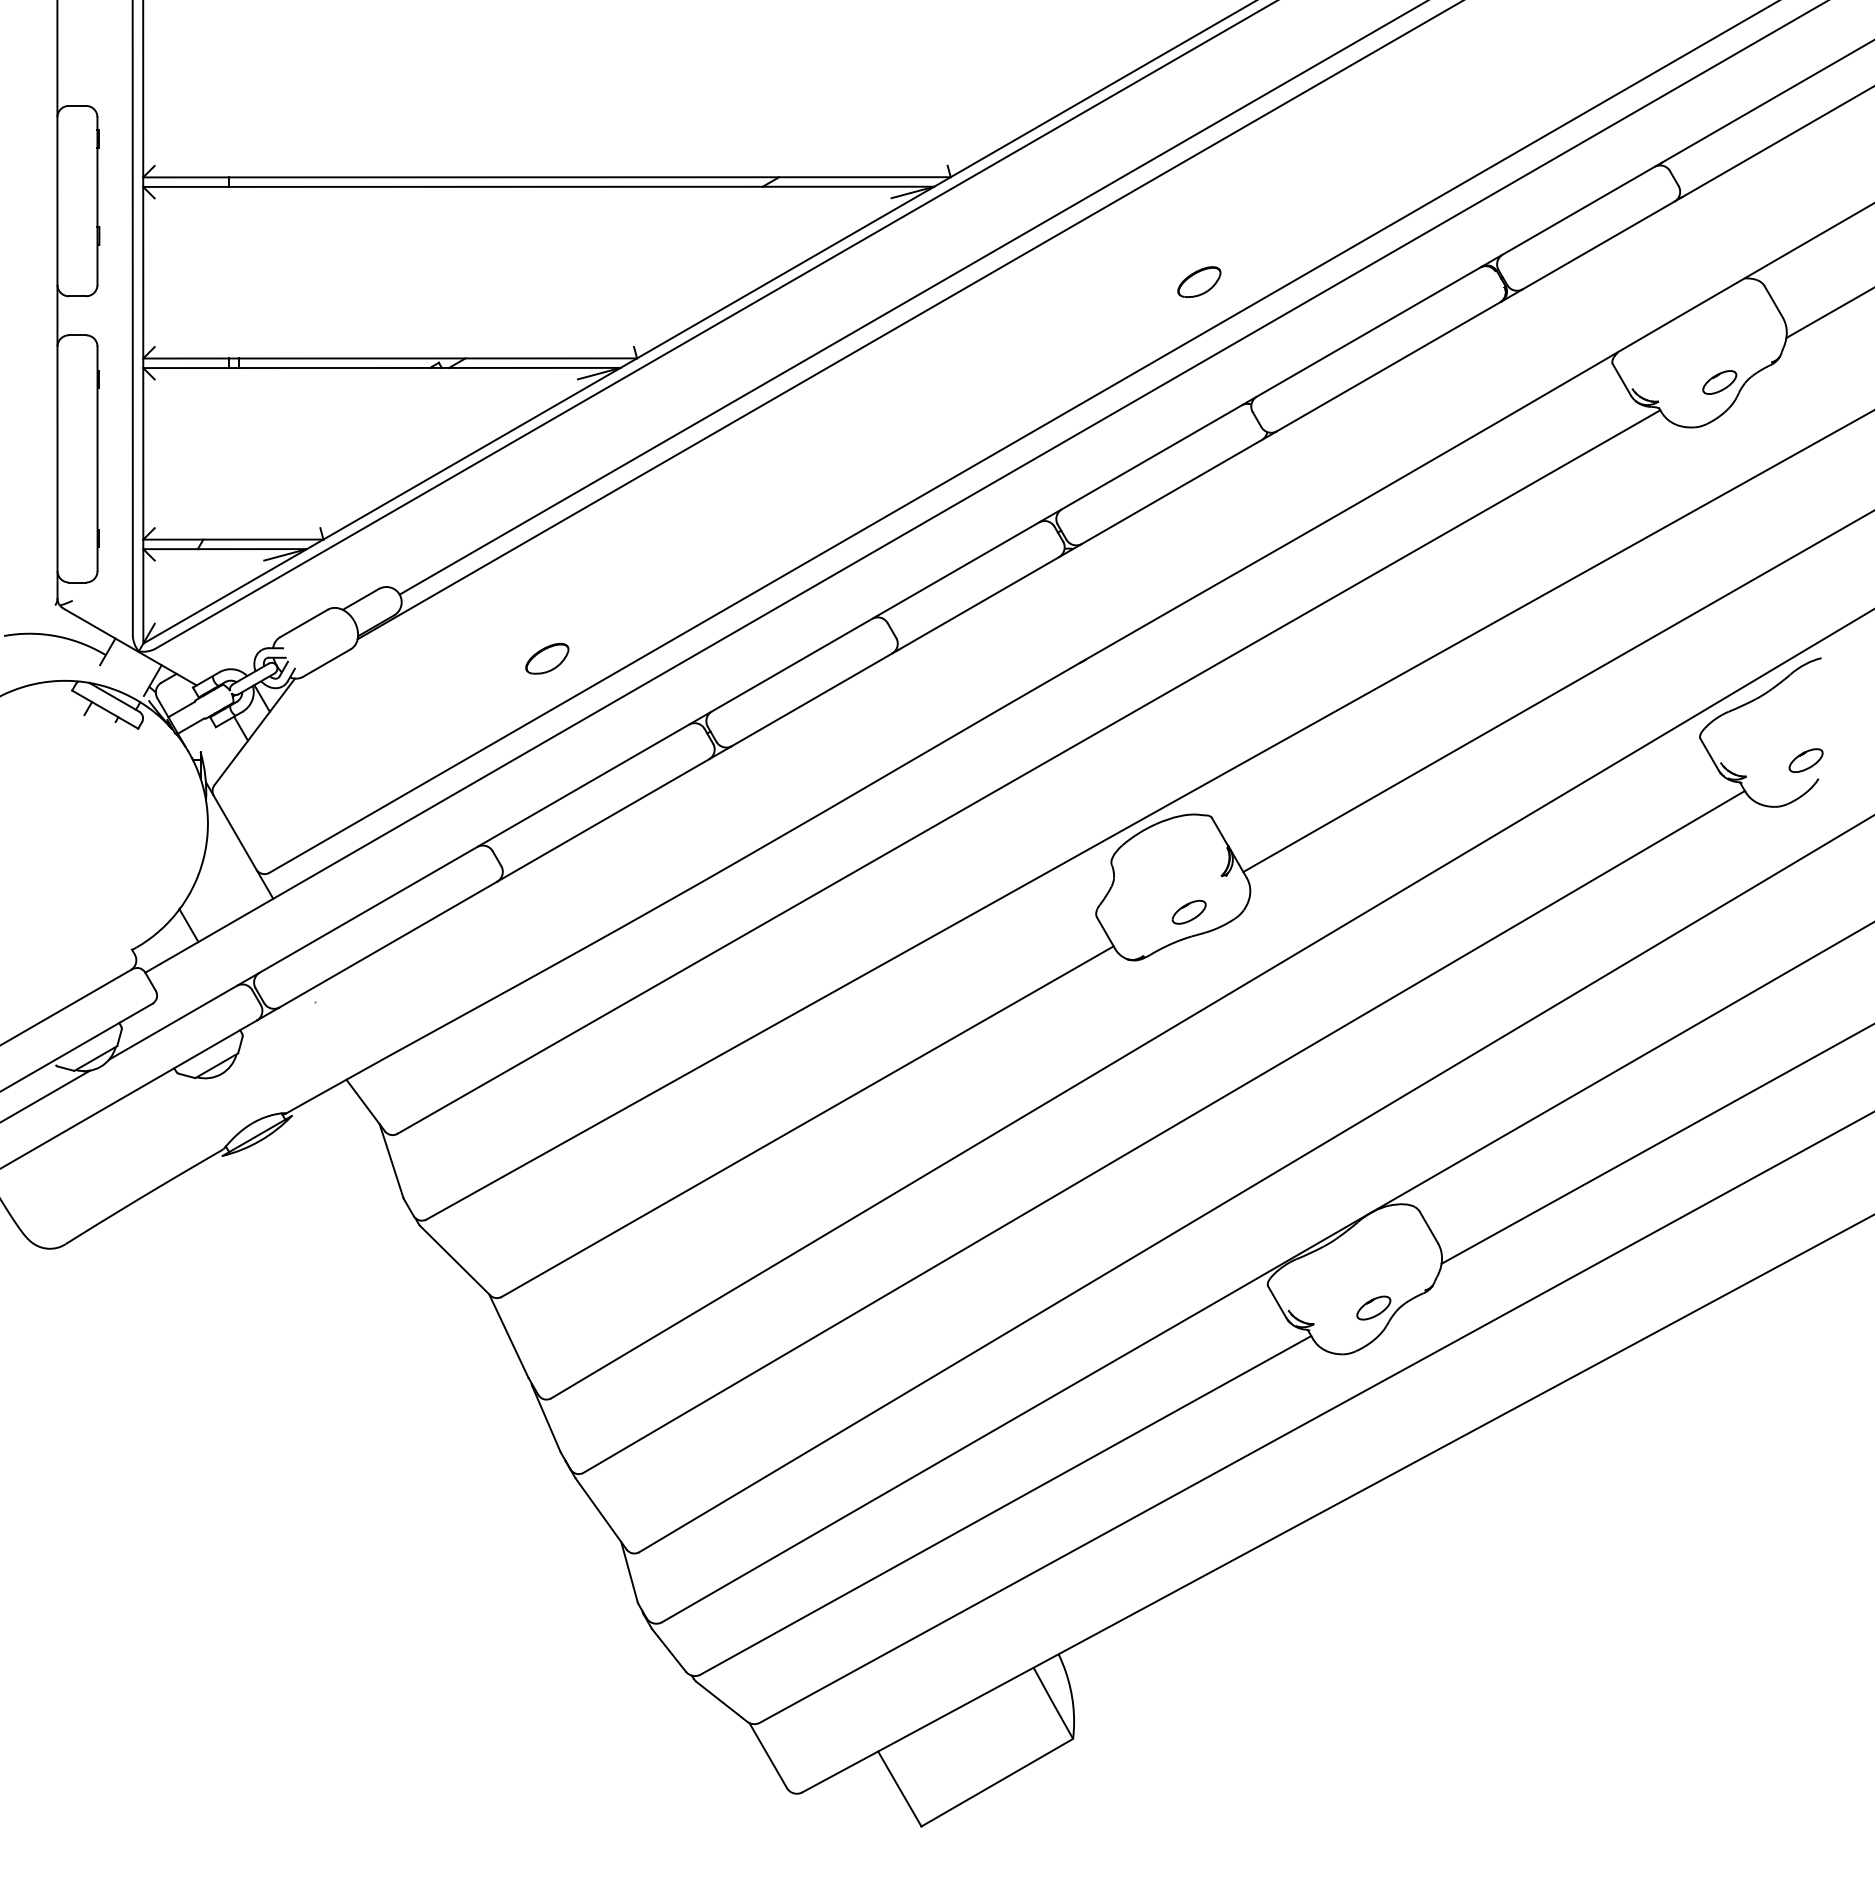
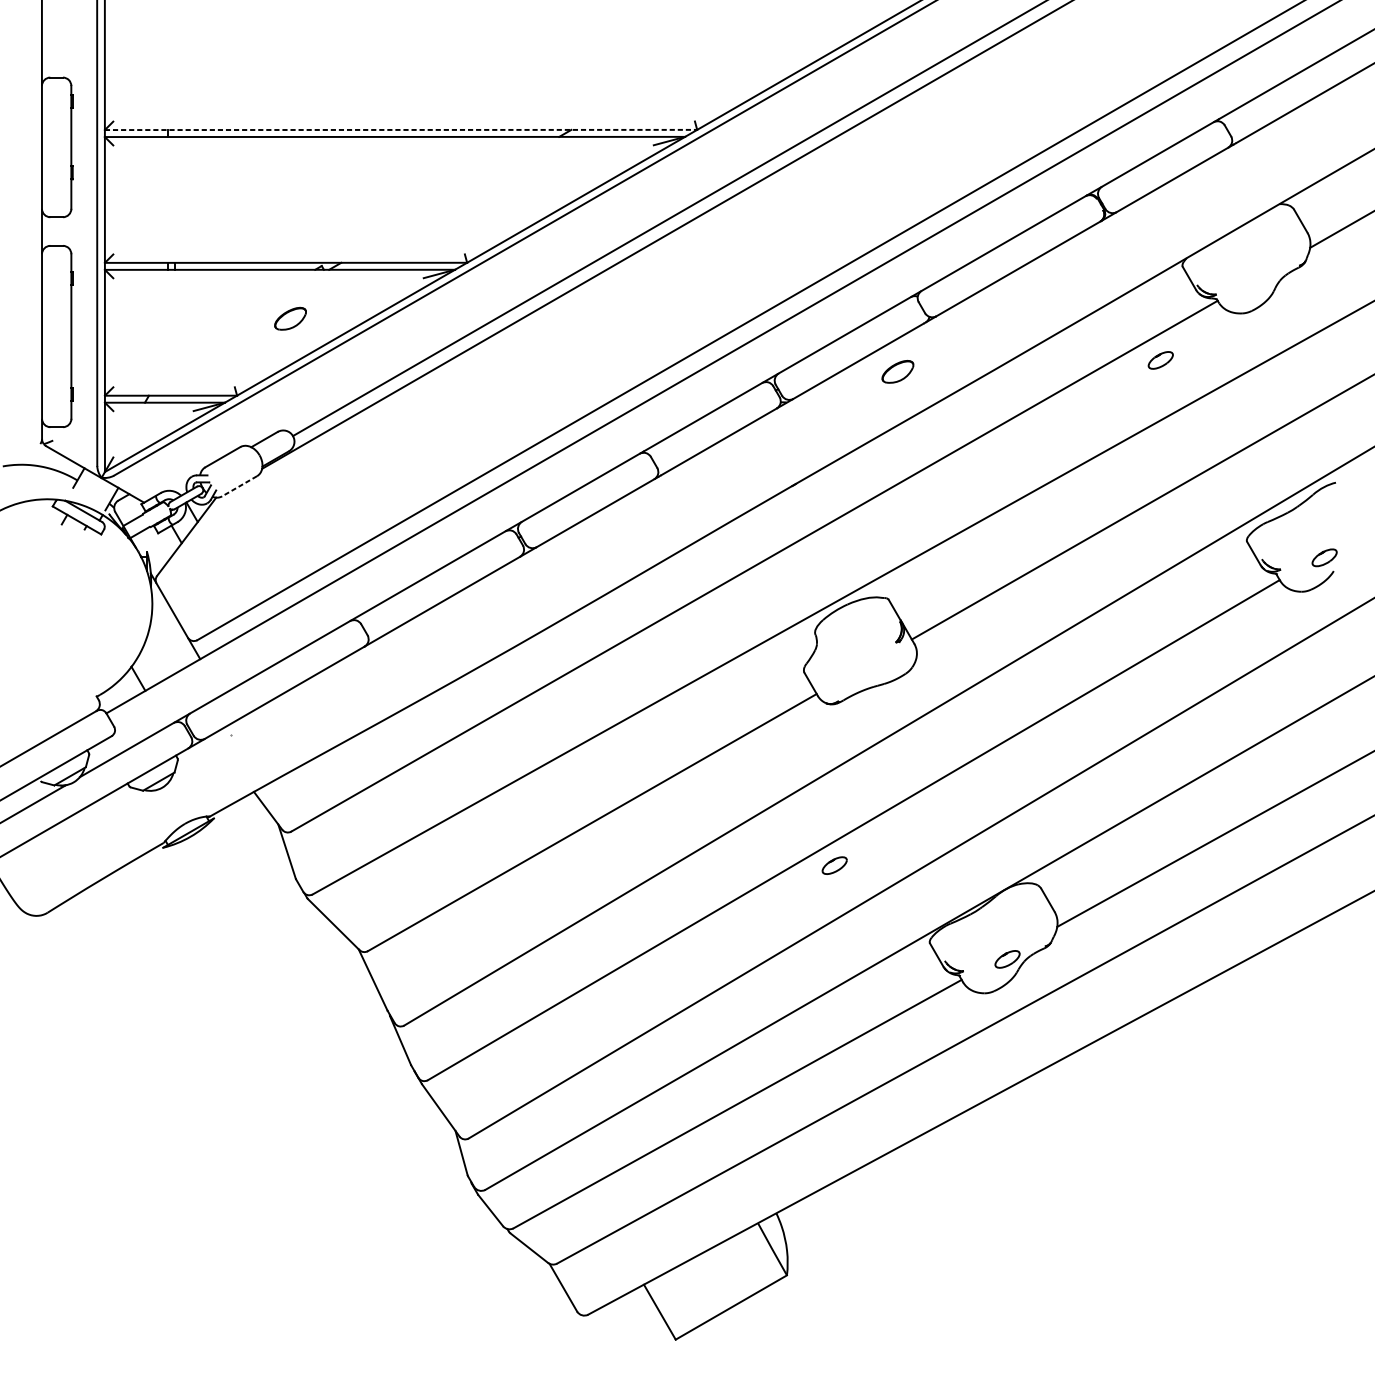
line: (546, 177) -> (400, 130), solid -> dashed
part: (1199, 281) -> (898, 371), moved
part: (1719, 382) -> (1160, 360), moved
part: (547, 658) -> (290, 318), moved
line: (326, 663) -> (239, 486), solid -> dashed
part: (1188, 911) -> (834, 865), moved

